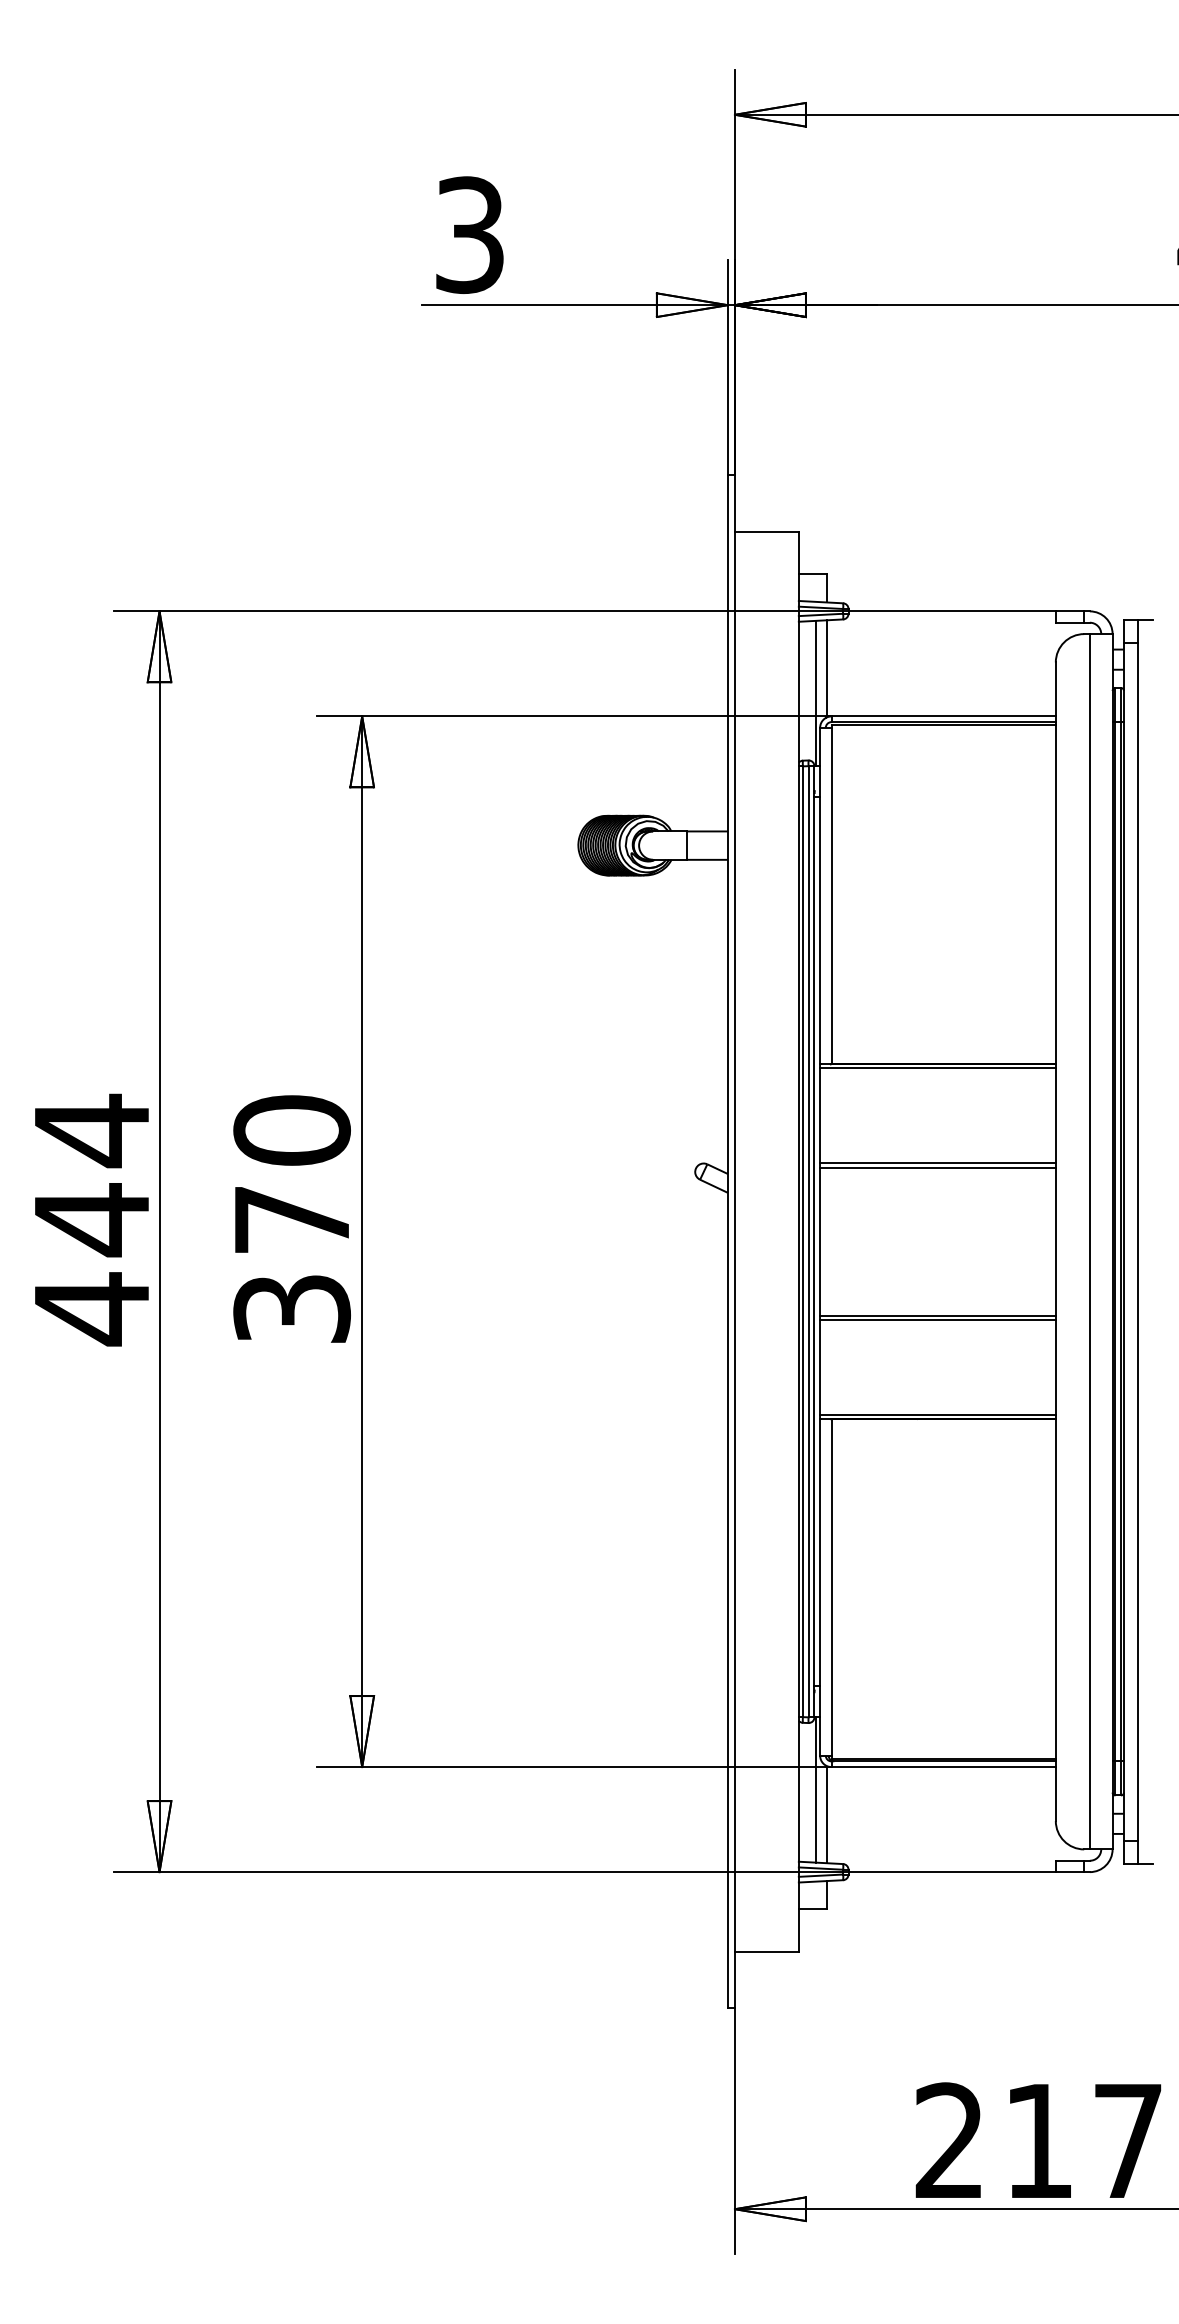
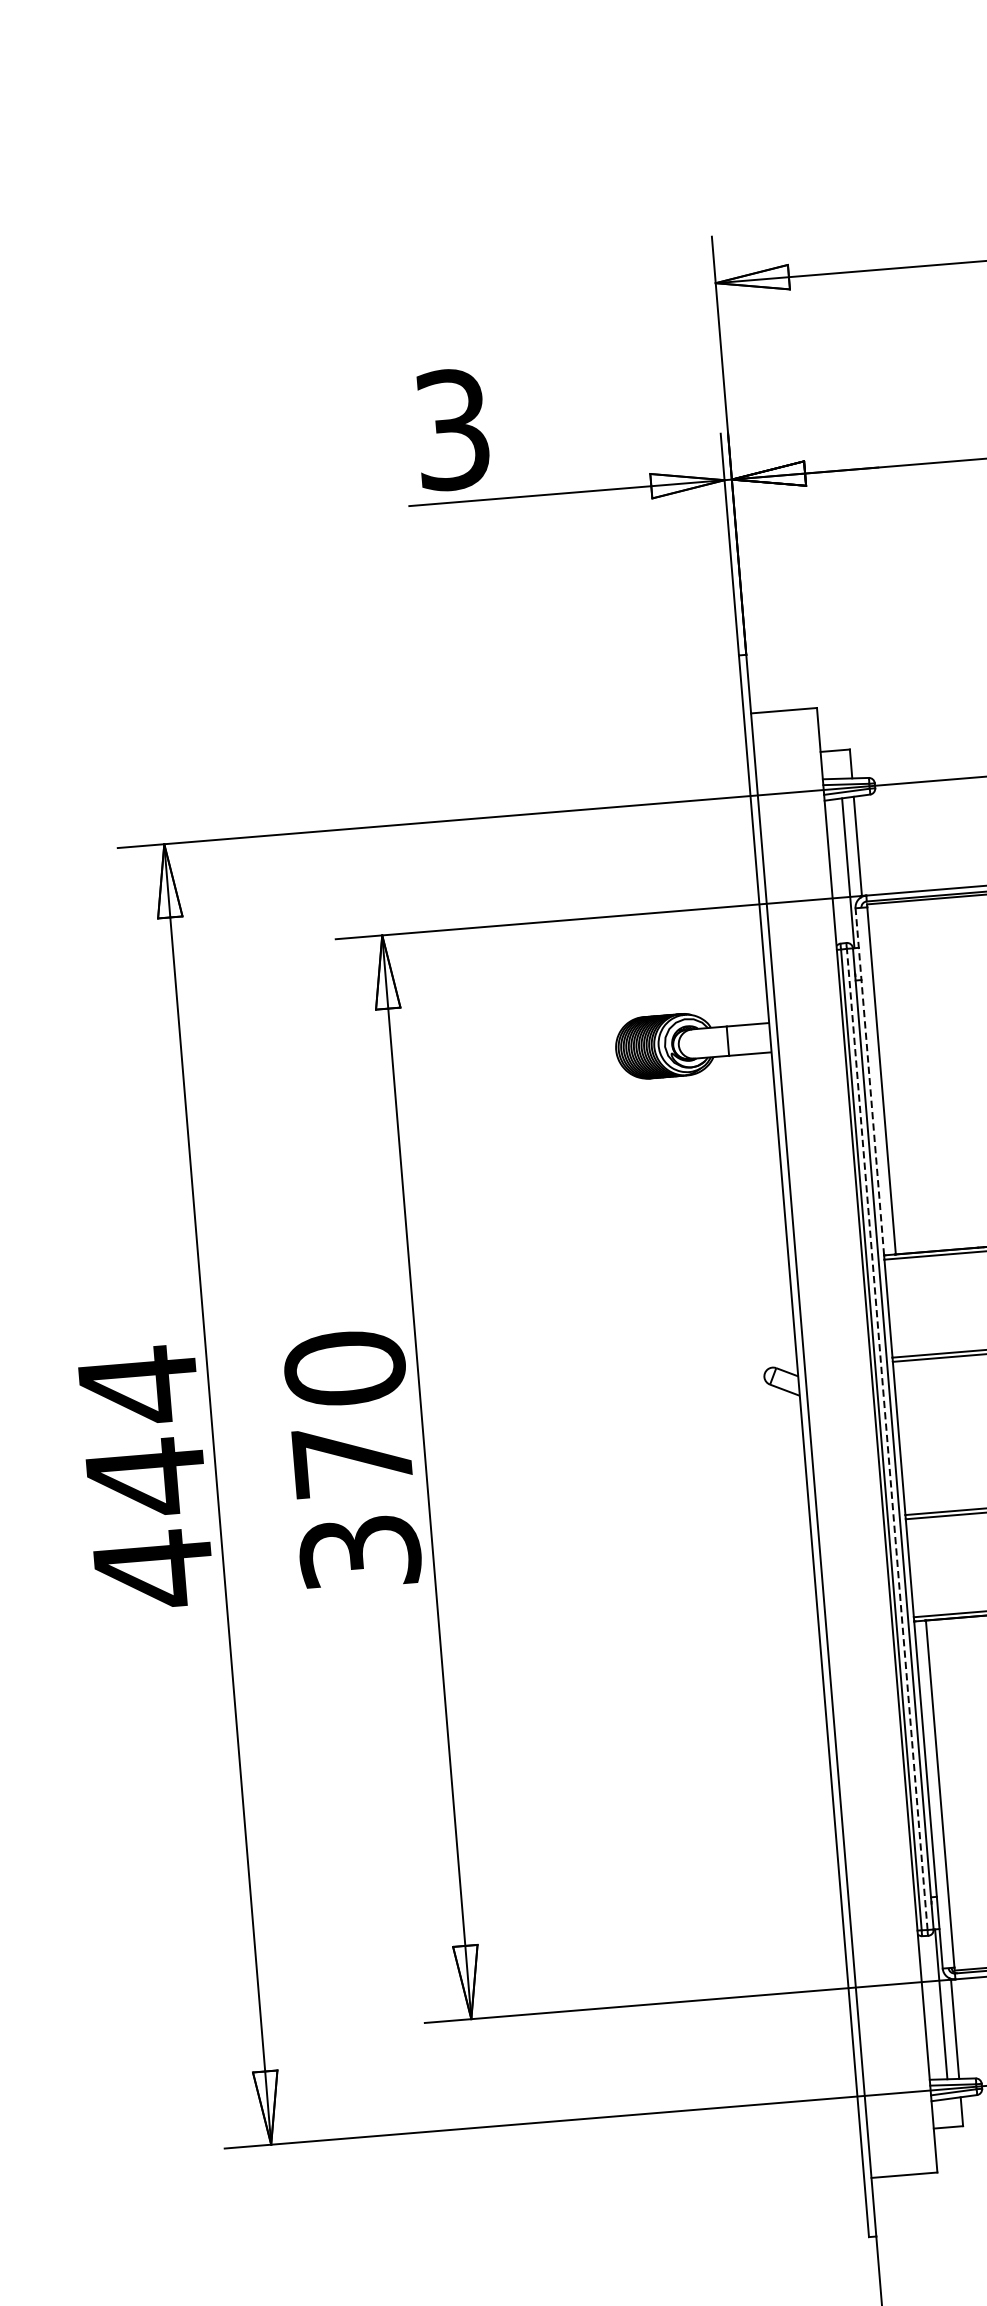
line: (820, 895) -> (870, 1081), solid -> dashed
line: (808, 1241) -> (887, 1439), solid -> dashed

